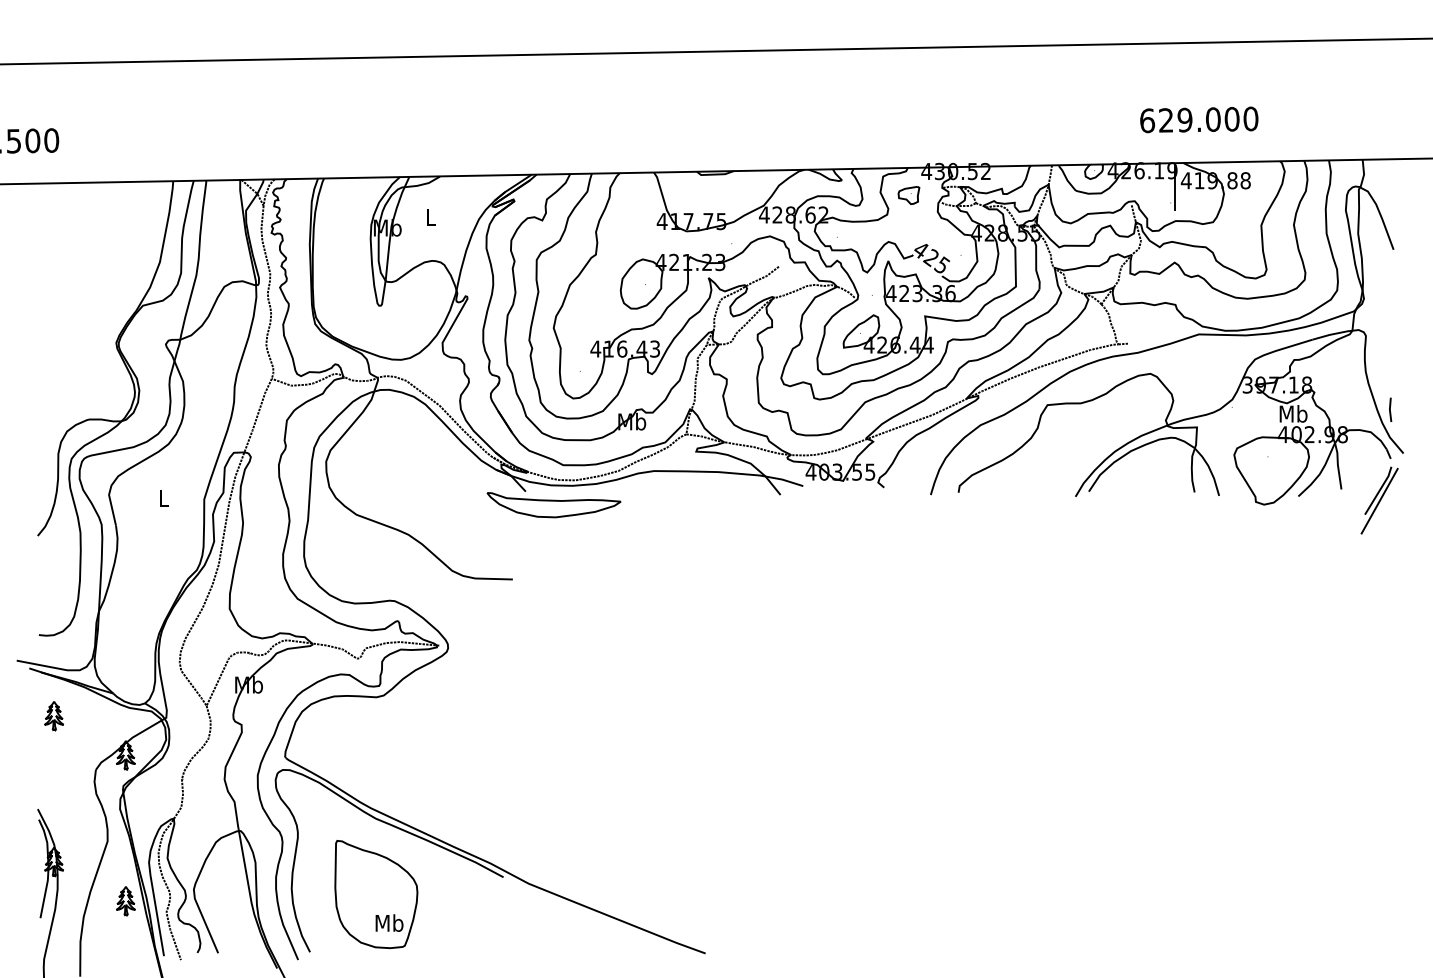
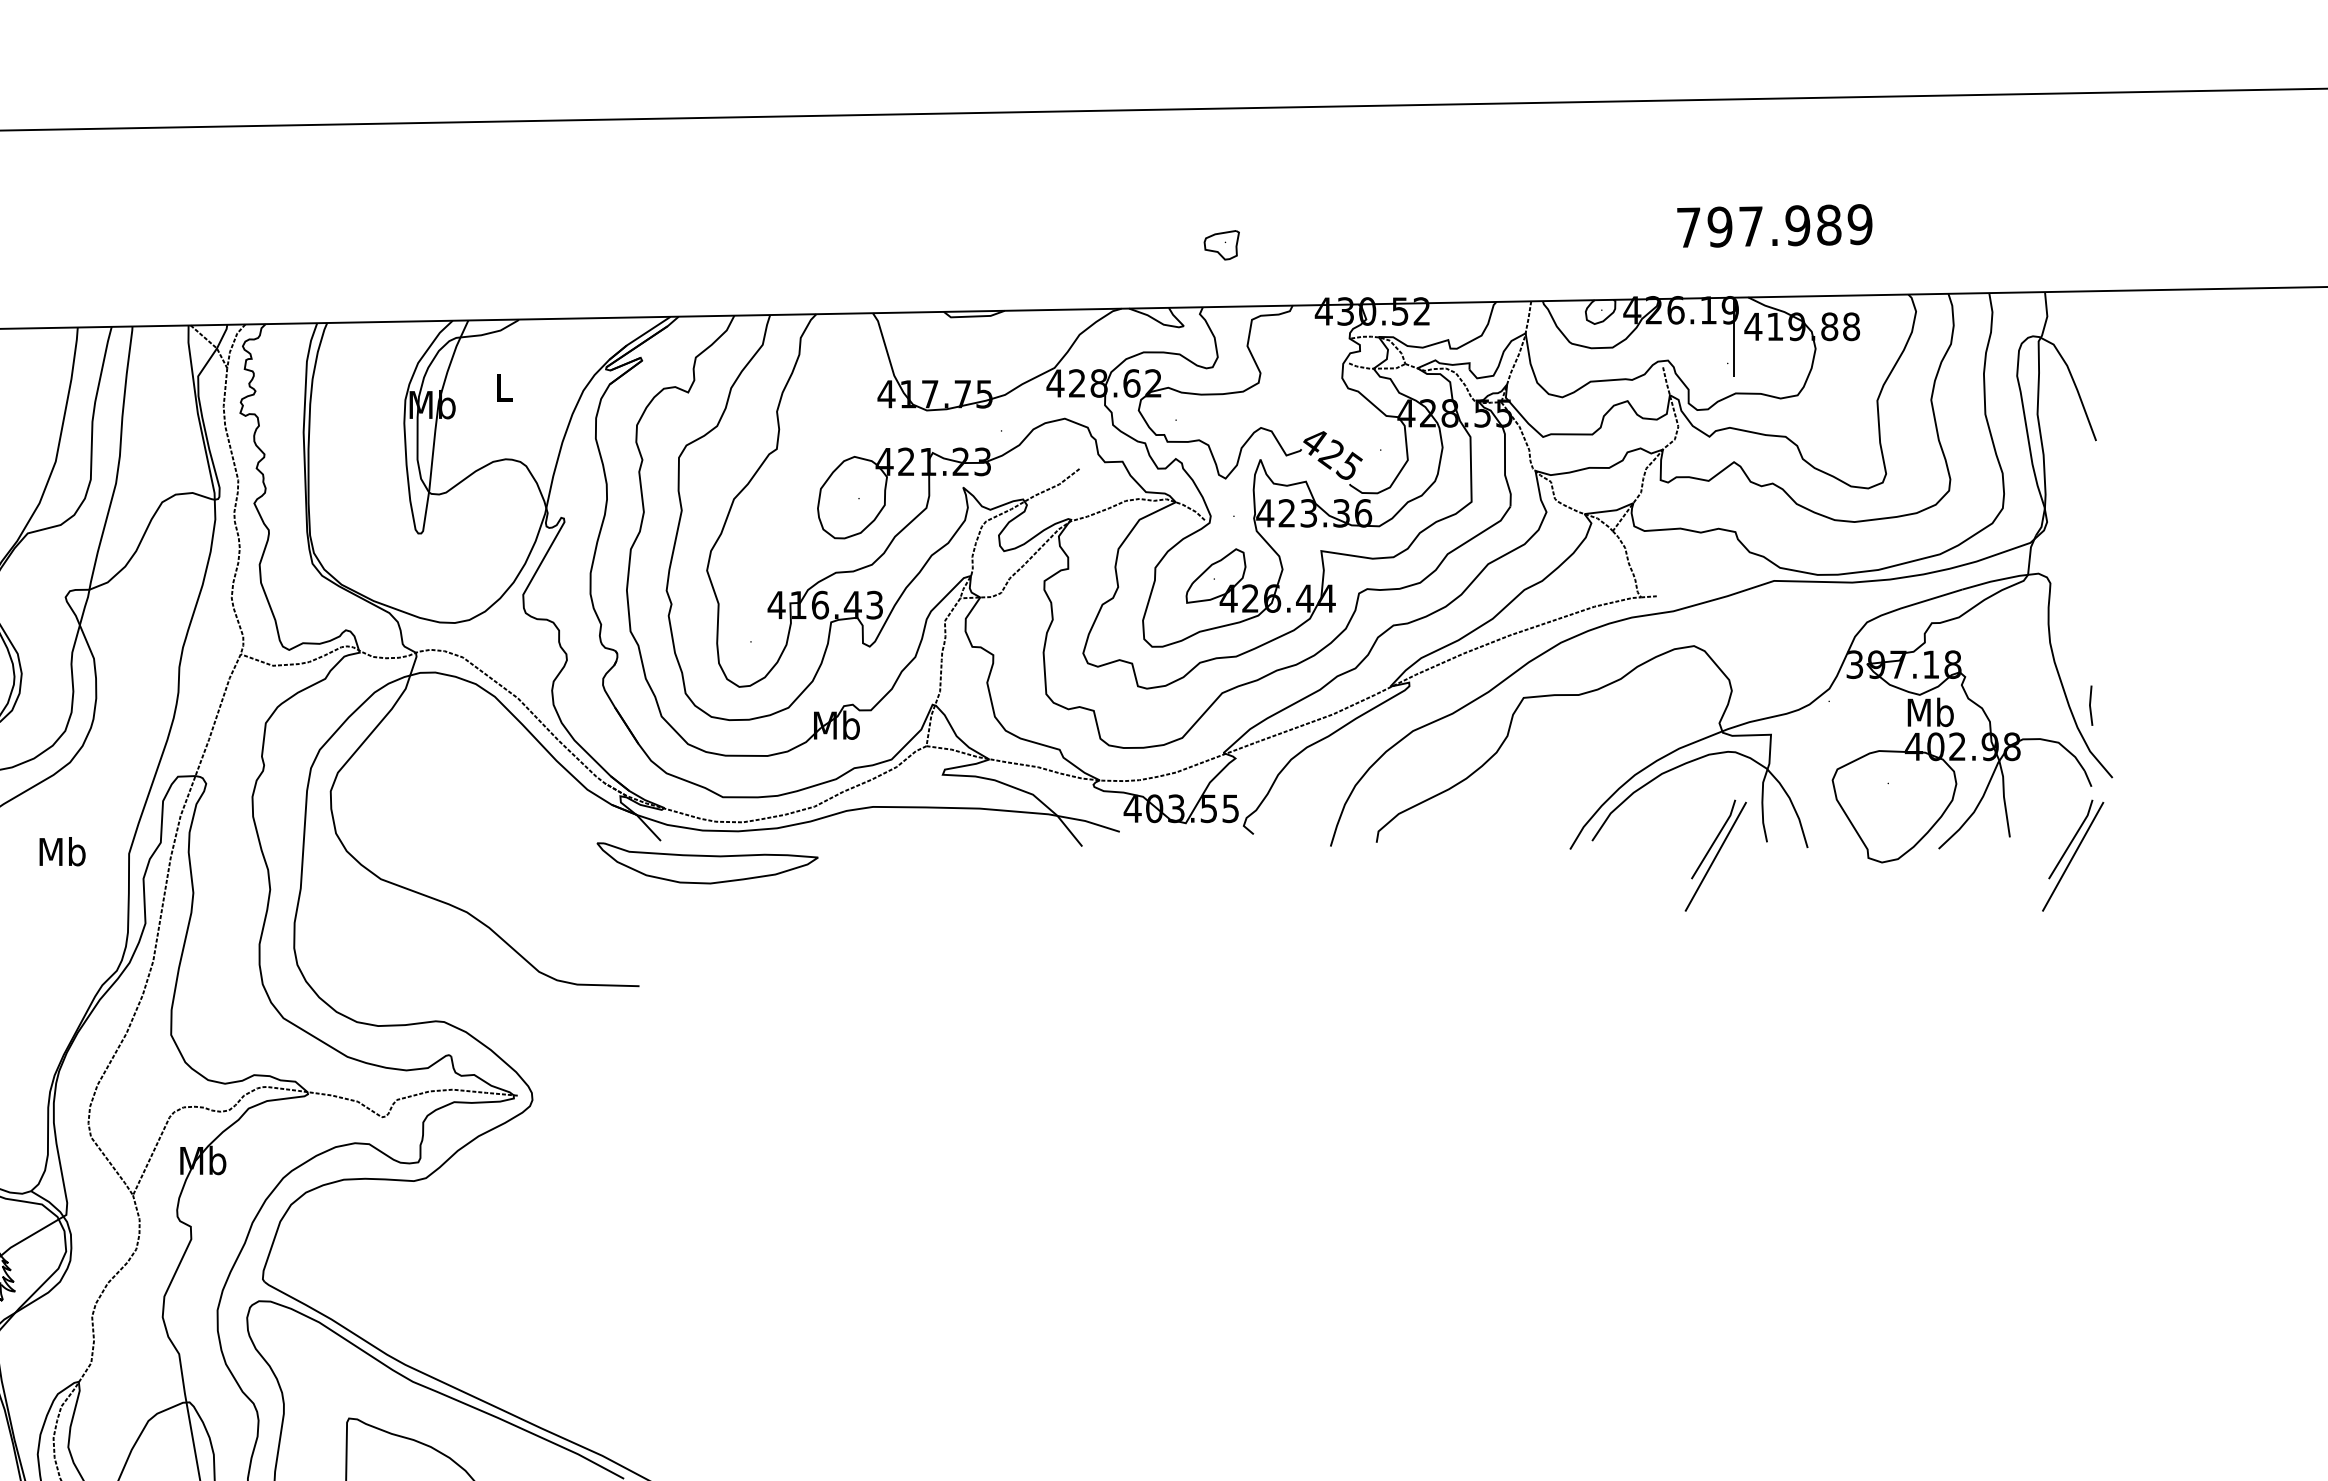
text: (1199, 119) -> (1775, 225), 629.000 -> 797.989
part: (908, 195) -> (1221, 245), moved
text: (163, 497) -> (61, 850), L -> Mb
part: (1163, 500) -> (1715, 855), added

